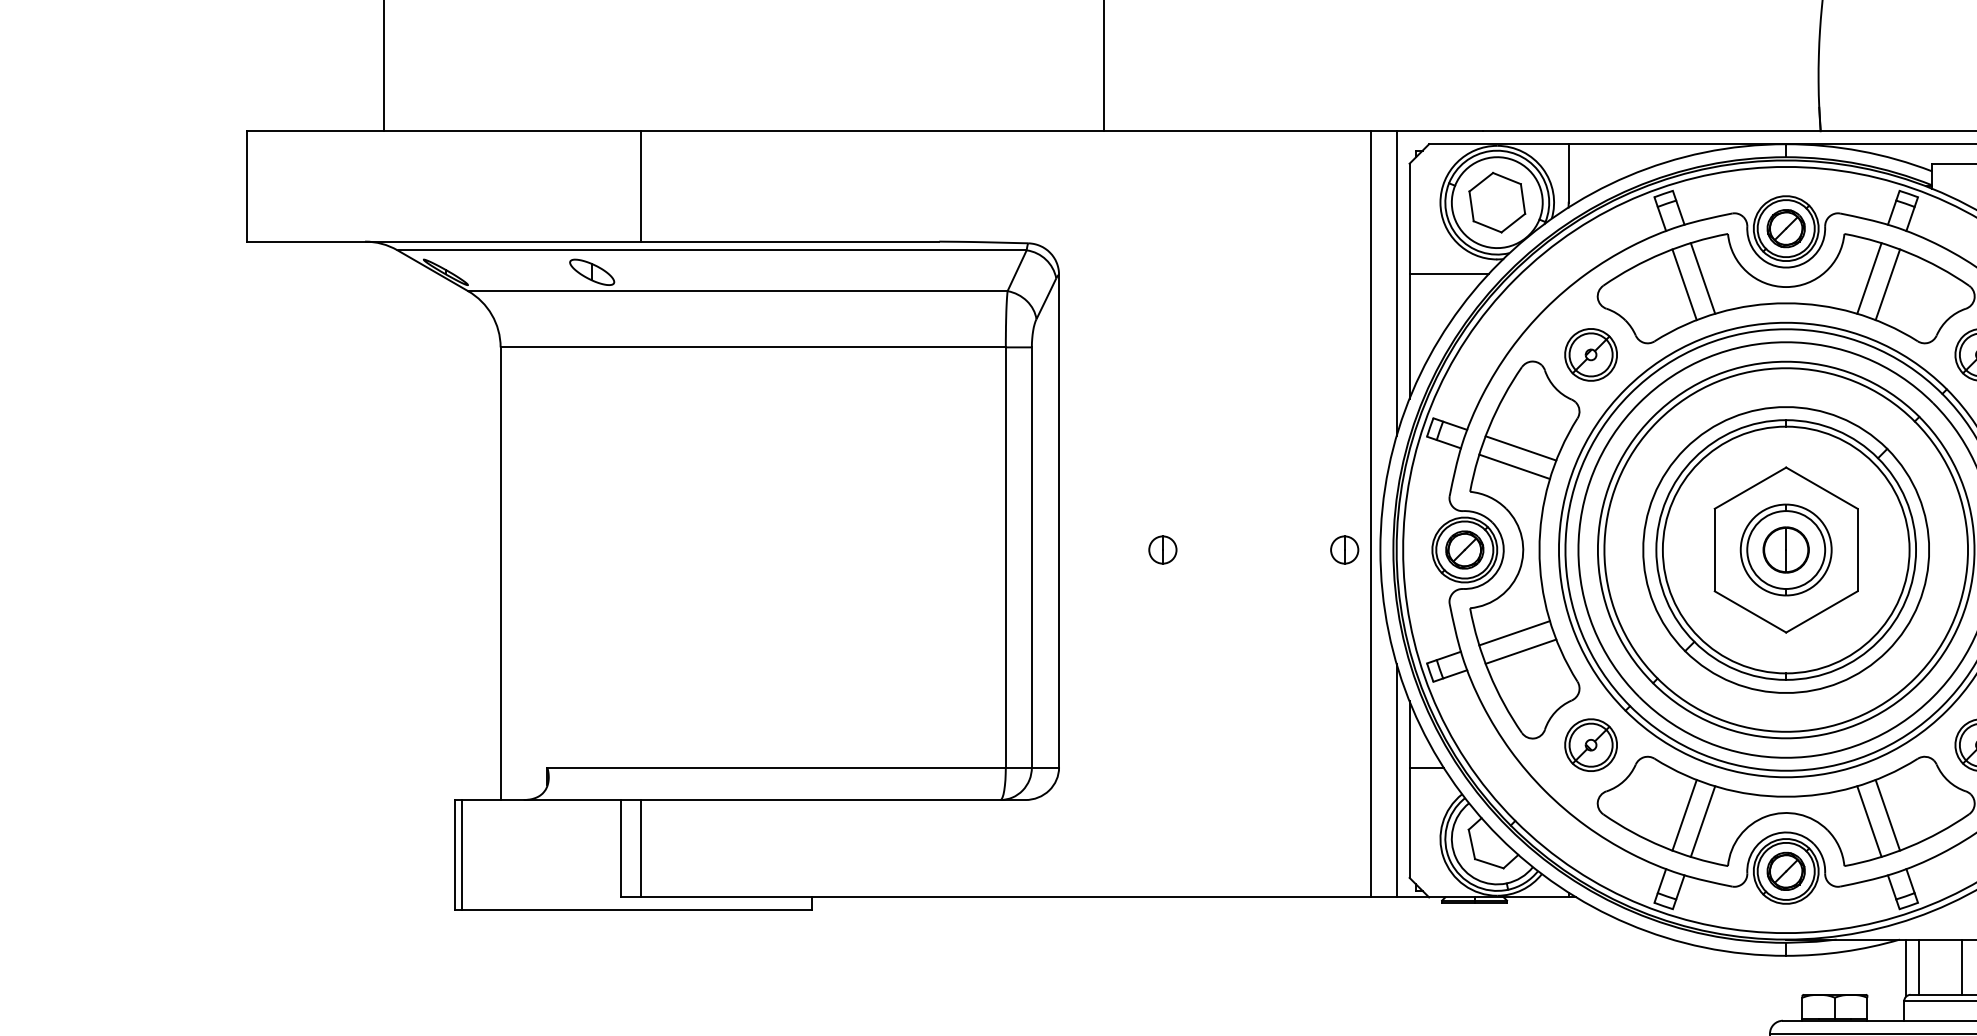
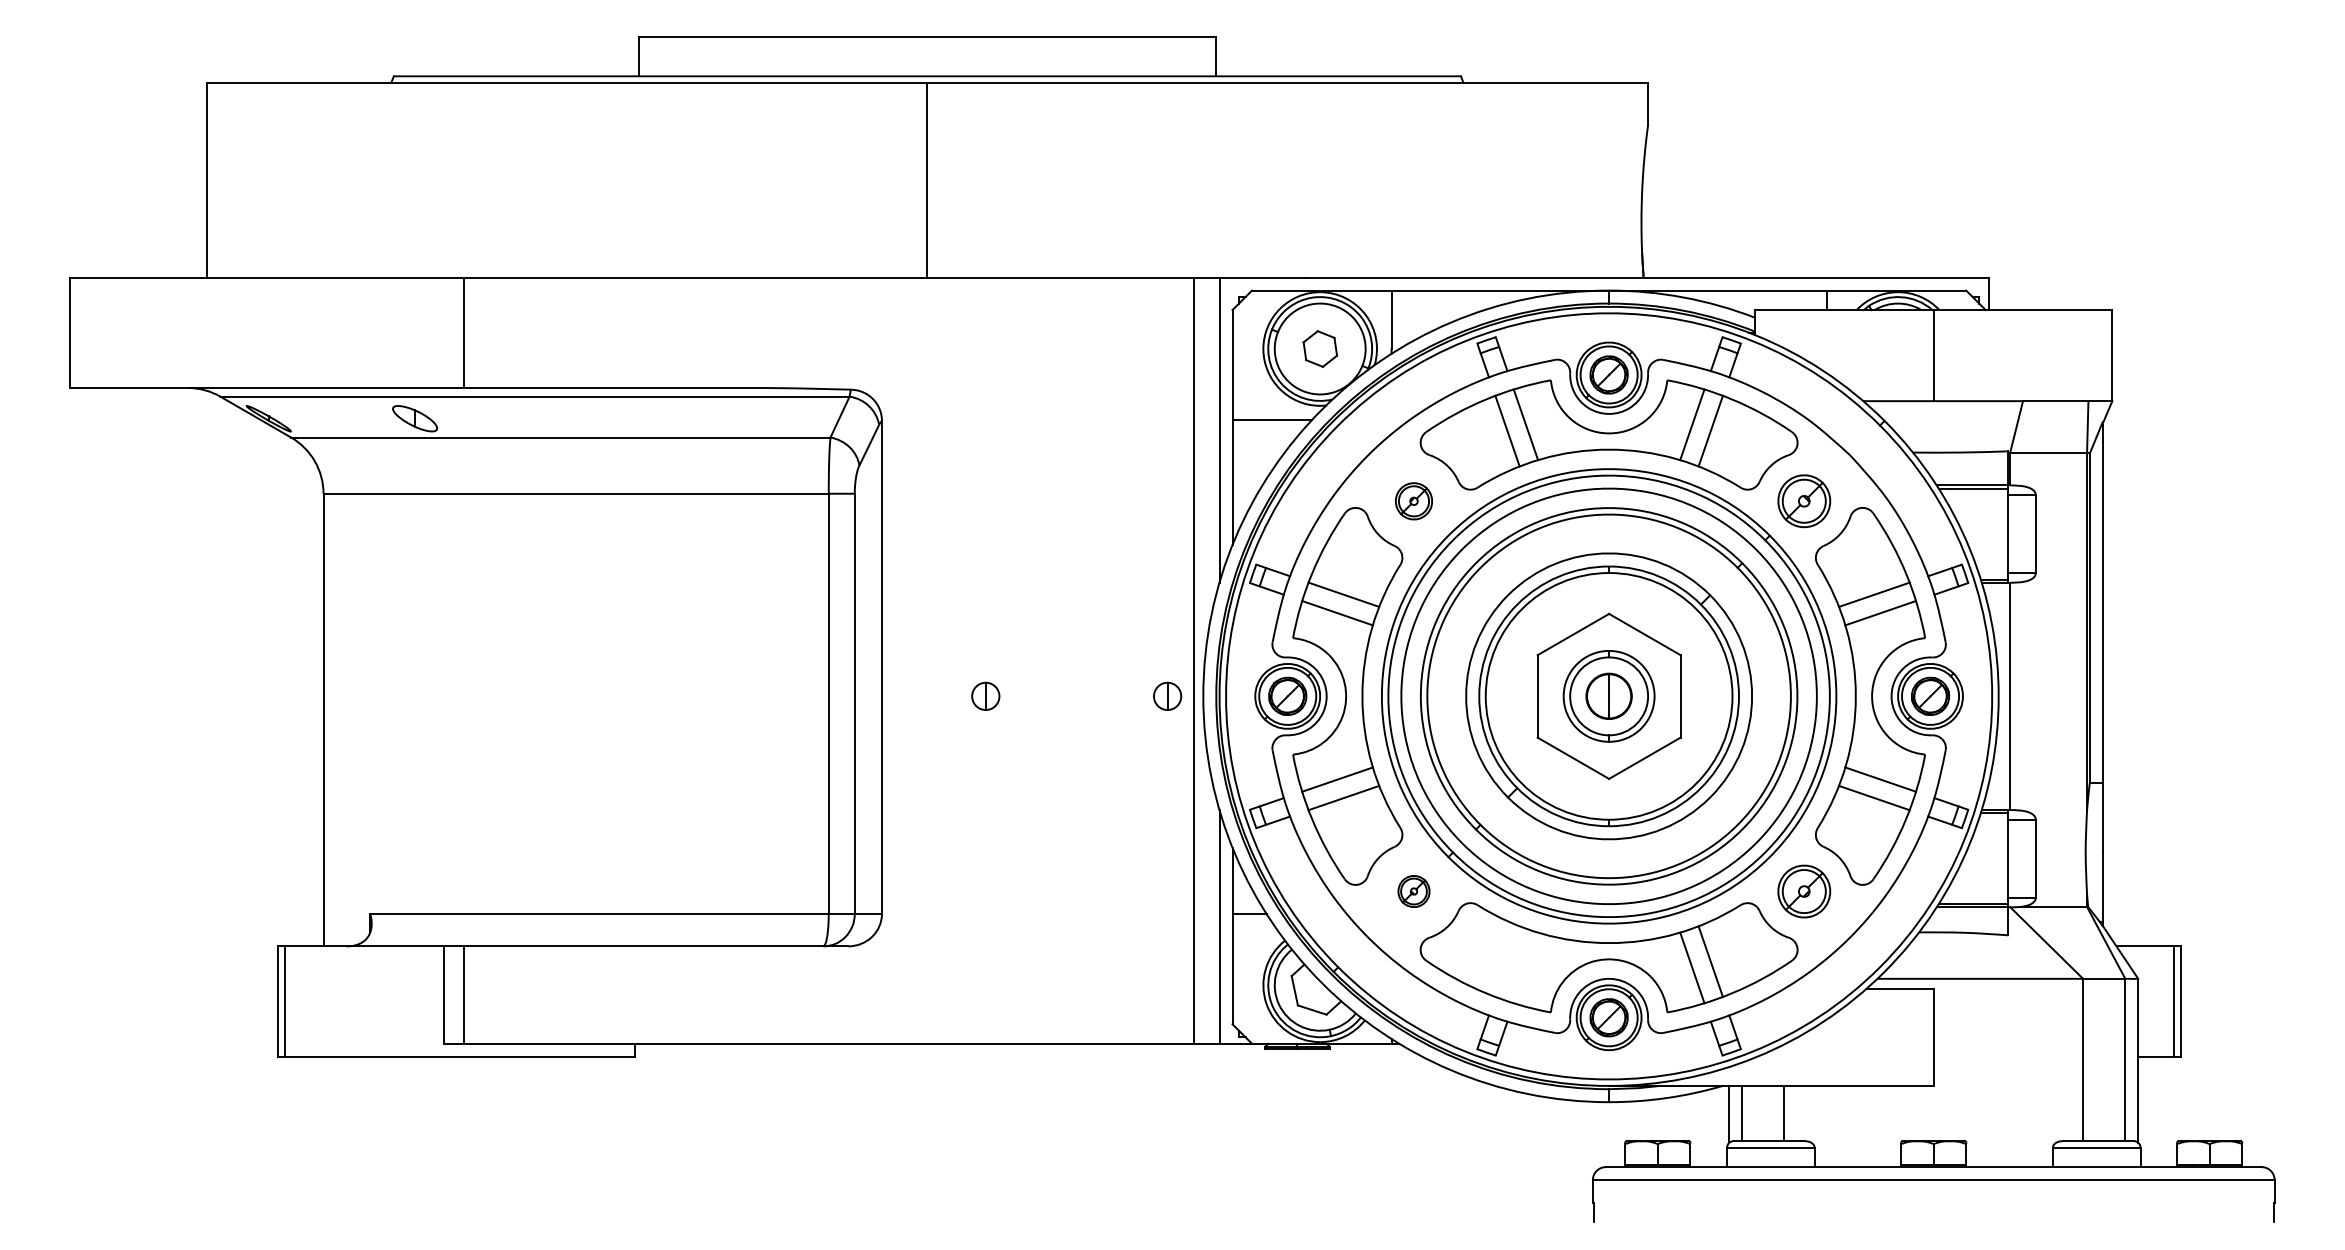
part: (1497, 202) -> (1320, 348), size x0.6
part: (1590, 355) -> (1413, 501), size x0.7
part: (1590, 745) -> (1413, 891), size x0.6
line: (1684, 815) -> (1507, 961), removed
line: (1702, 821) -> (1525, 967), removed

